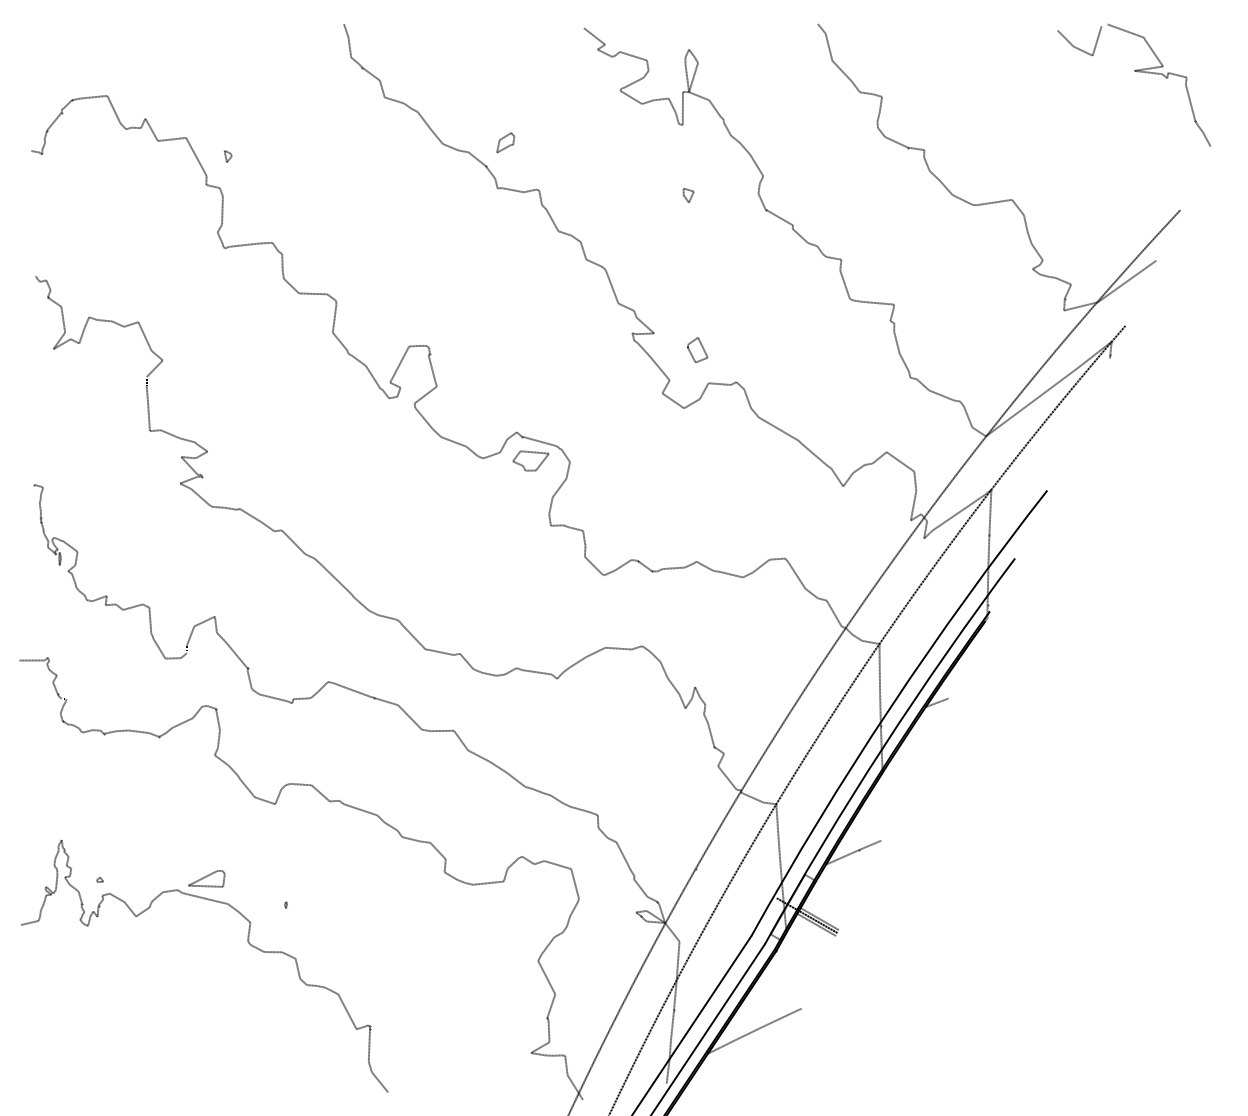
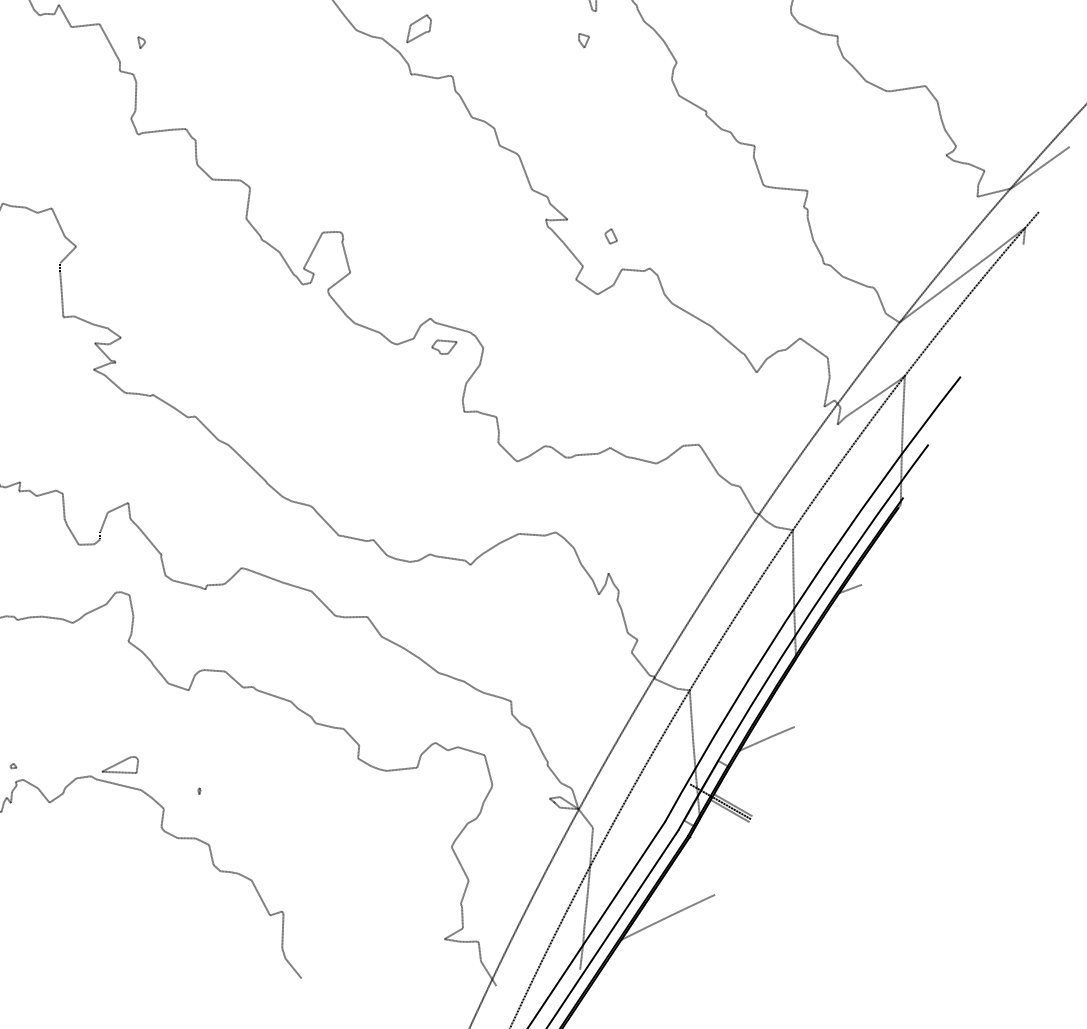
part: (505, 142) -> (418, 28), size x1.4
part: (688, 195) -> (583, 40), moved
part: (697, 350) -> (610, 236), size x0.6
part: (530, 460) -> (443, 346), size x0.7

